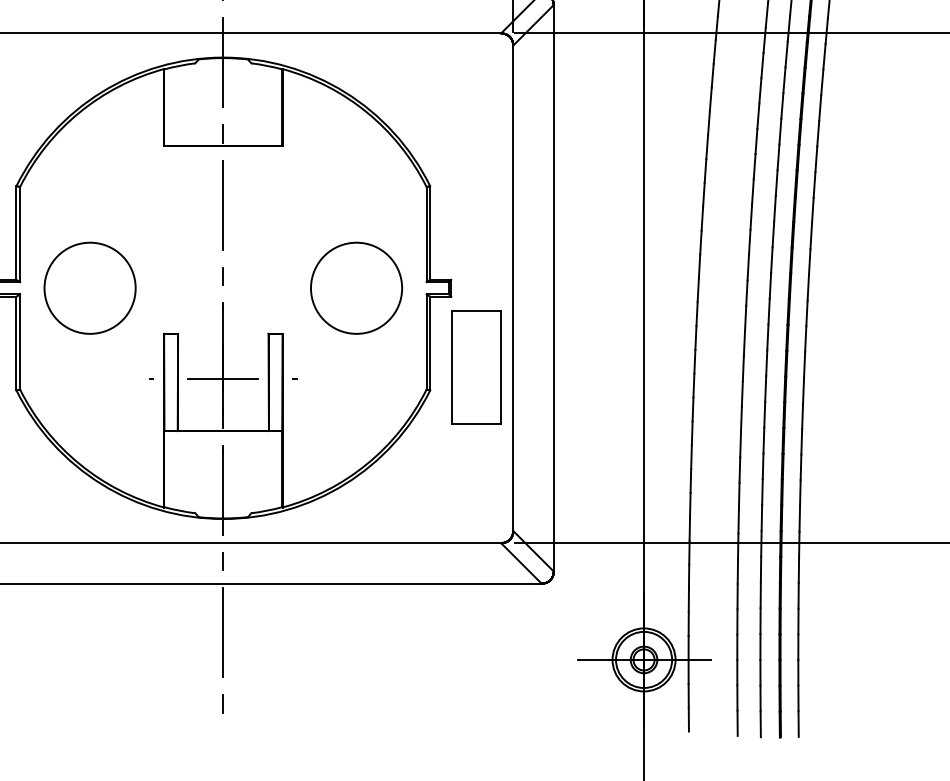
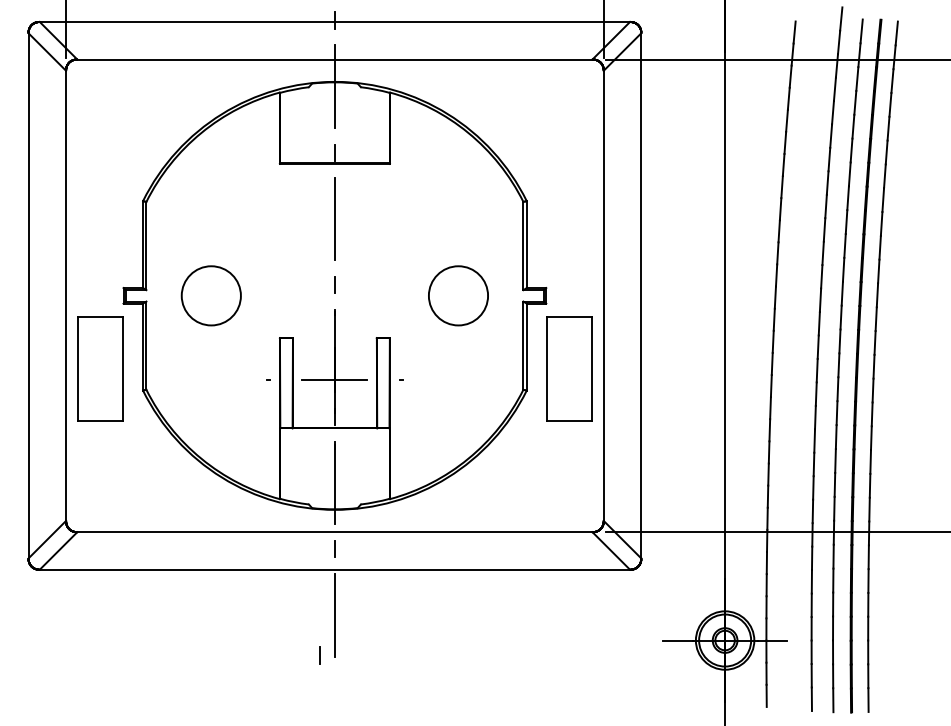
circle: (90, 287) -> (211, 295), size x0.7
circle: (356, 287) -> (458, 295), size x0.7
line: (222, 704) -> (319, 655), moved

